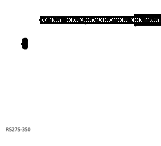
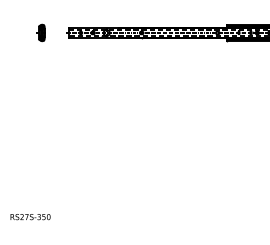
part: (24, 43) -> (41, 32), moved

